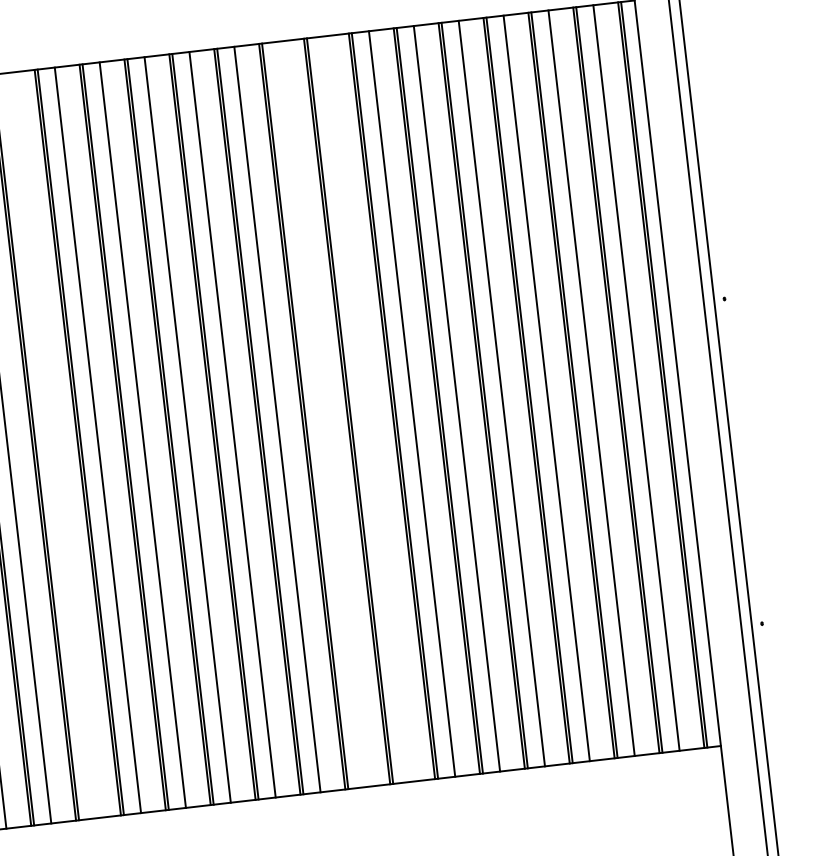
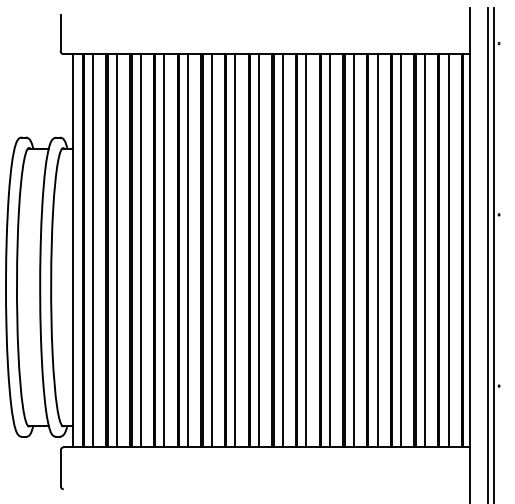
line: (367, 408) -> (306, 250), added
line: (321, 414) -> (282, 250), added
line: (52, 445) -> (140, 250), added

